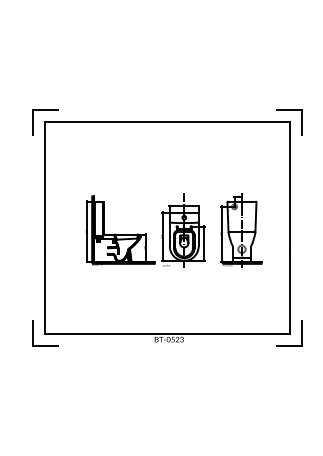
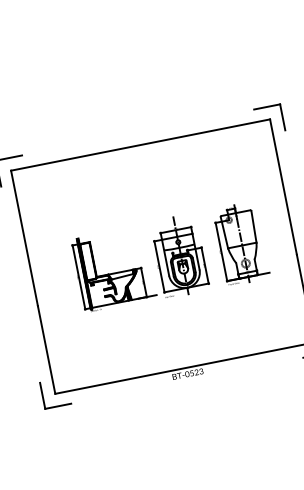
hatch: (124, 262) -> (124, 302), removed
hatch: (241, 262) -> (248, 277), removed

